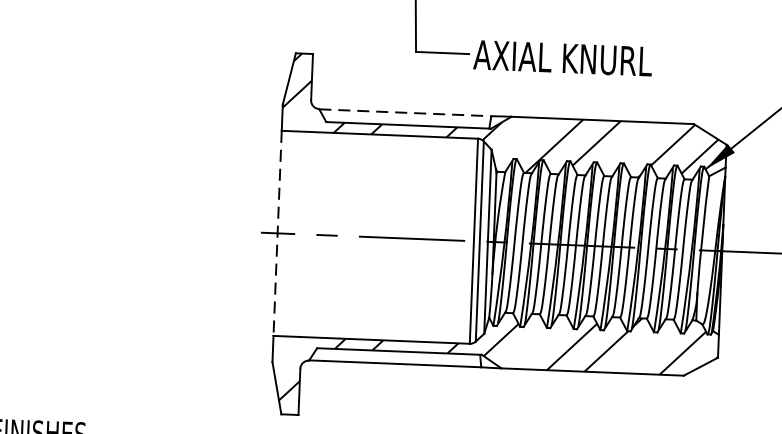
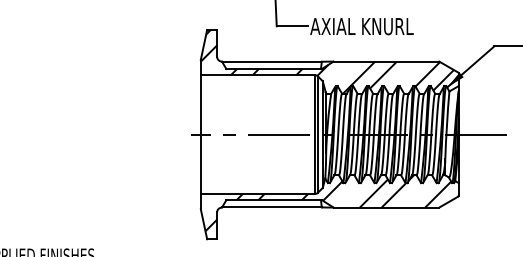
line: (404, 112) -> (271, 61), dashed -> solid
line: (277, 234) -> (200, 135), dashed -> solid

